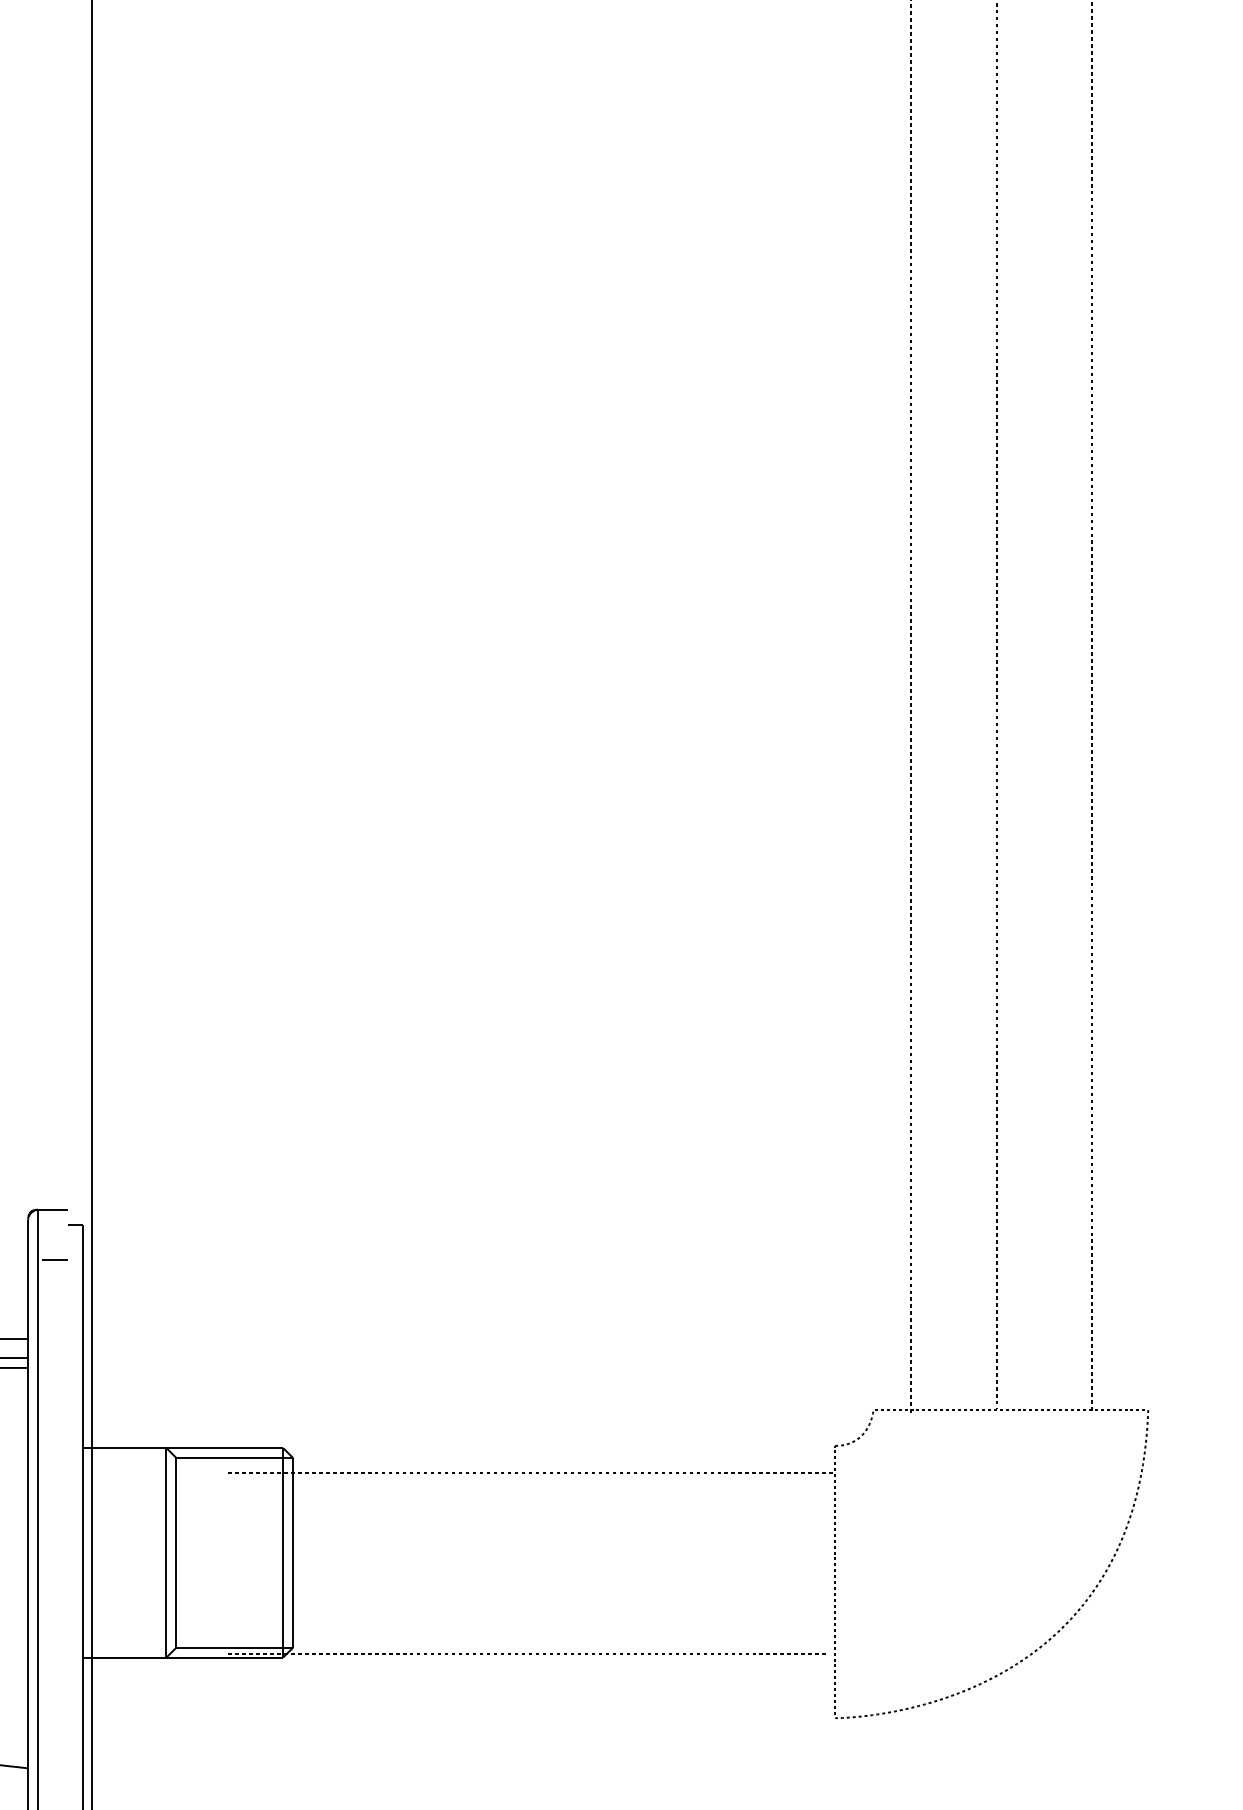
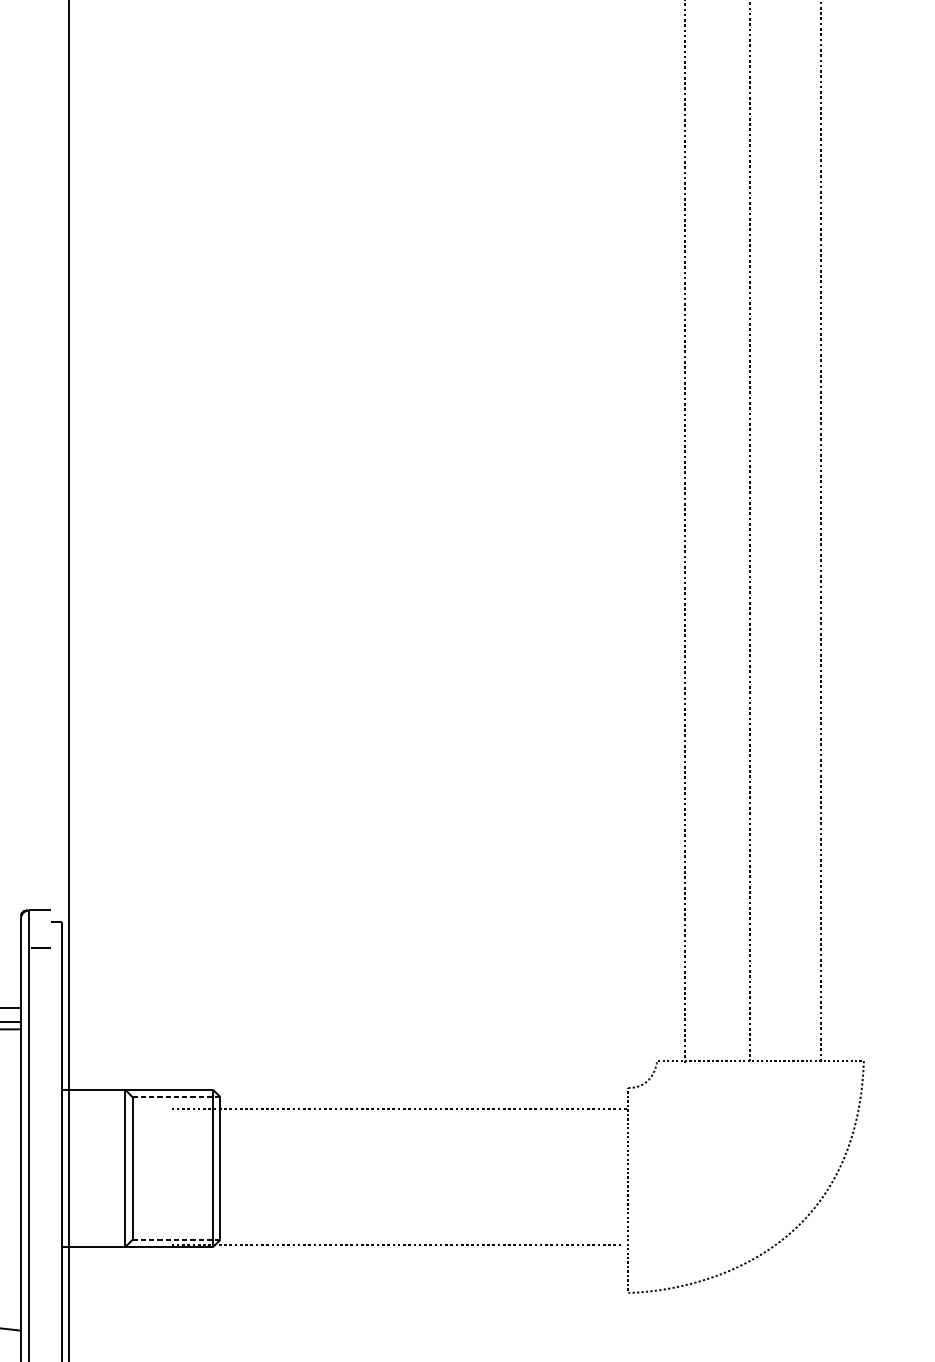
line: (234, 1458) -> (176, 1097), solid -> dashed
line: (234, 1647) -> (176, 1239), solid -> dashed

